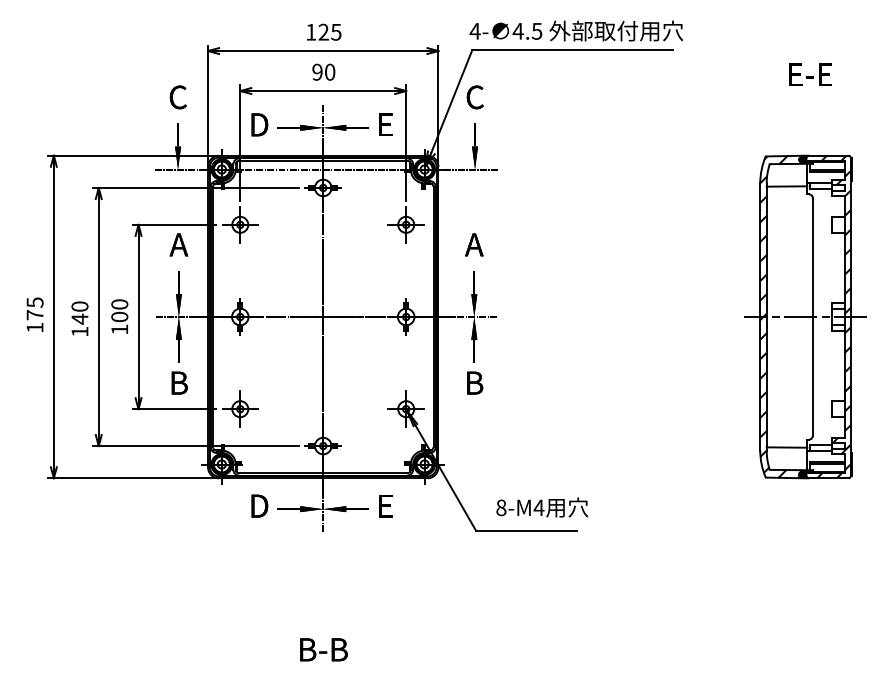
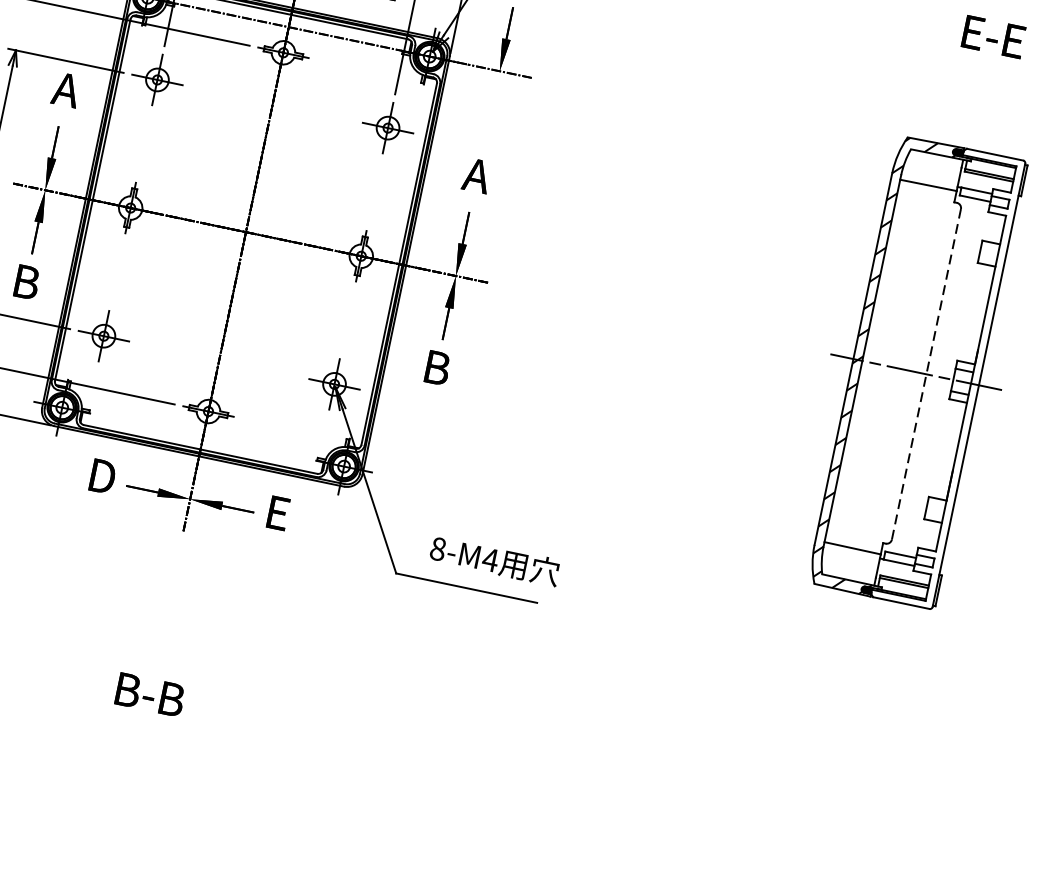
hatch: (833, 316) -> (955, 379), removed
line: (812, 317) -> (925, 374), solid -> dashed

